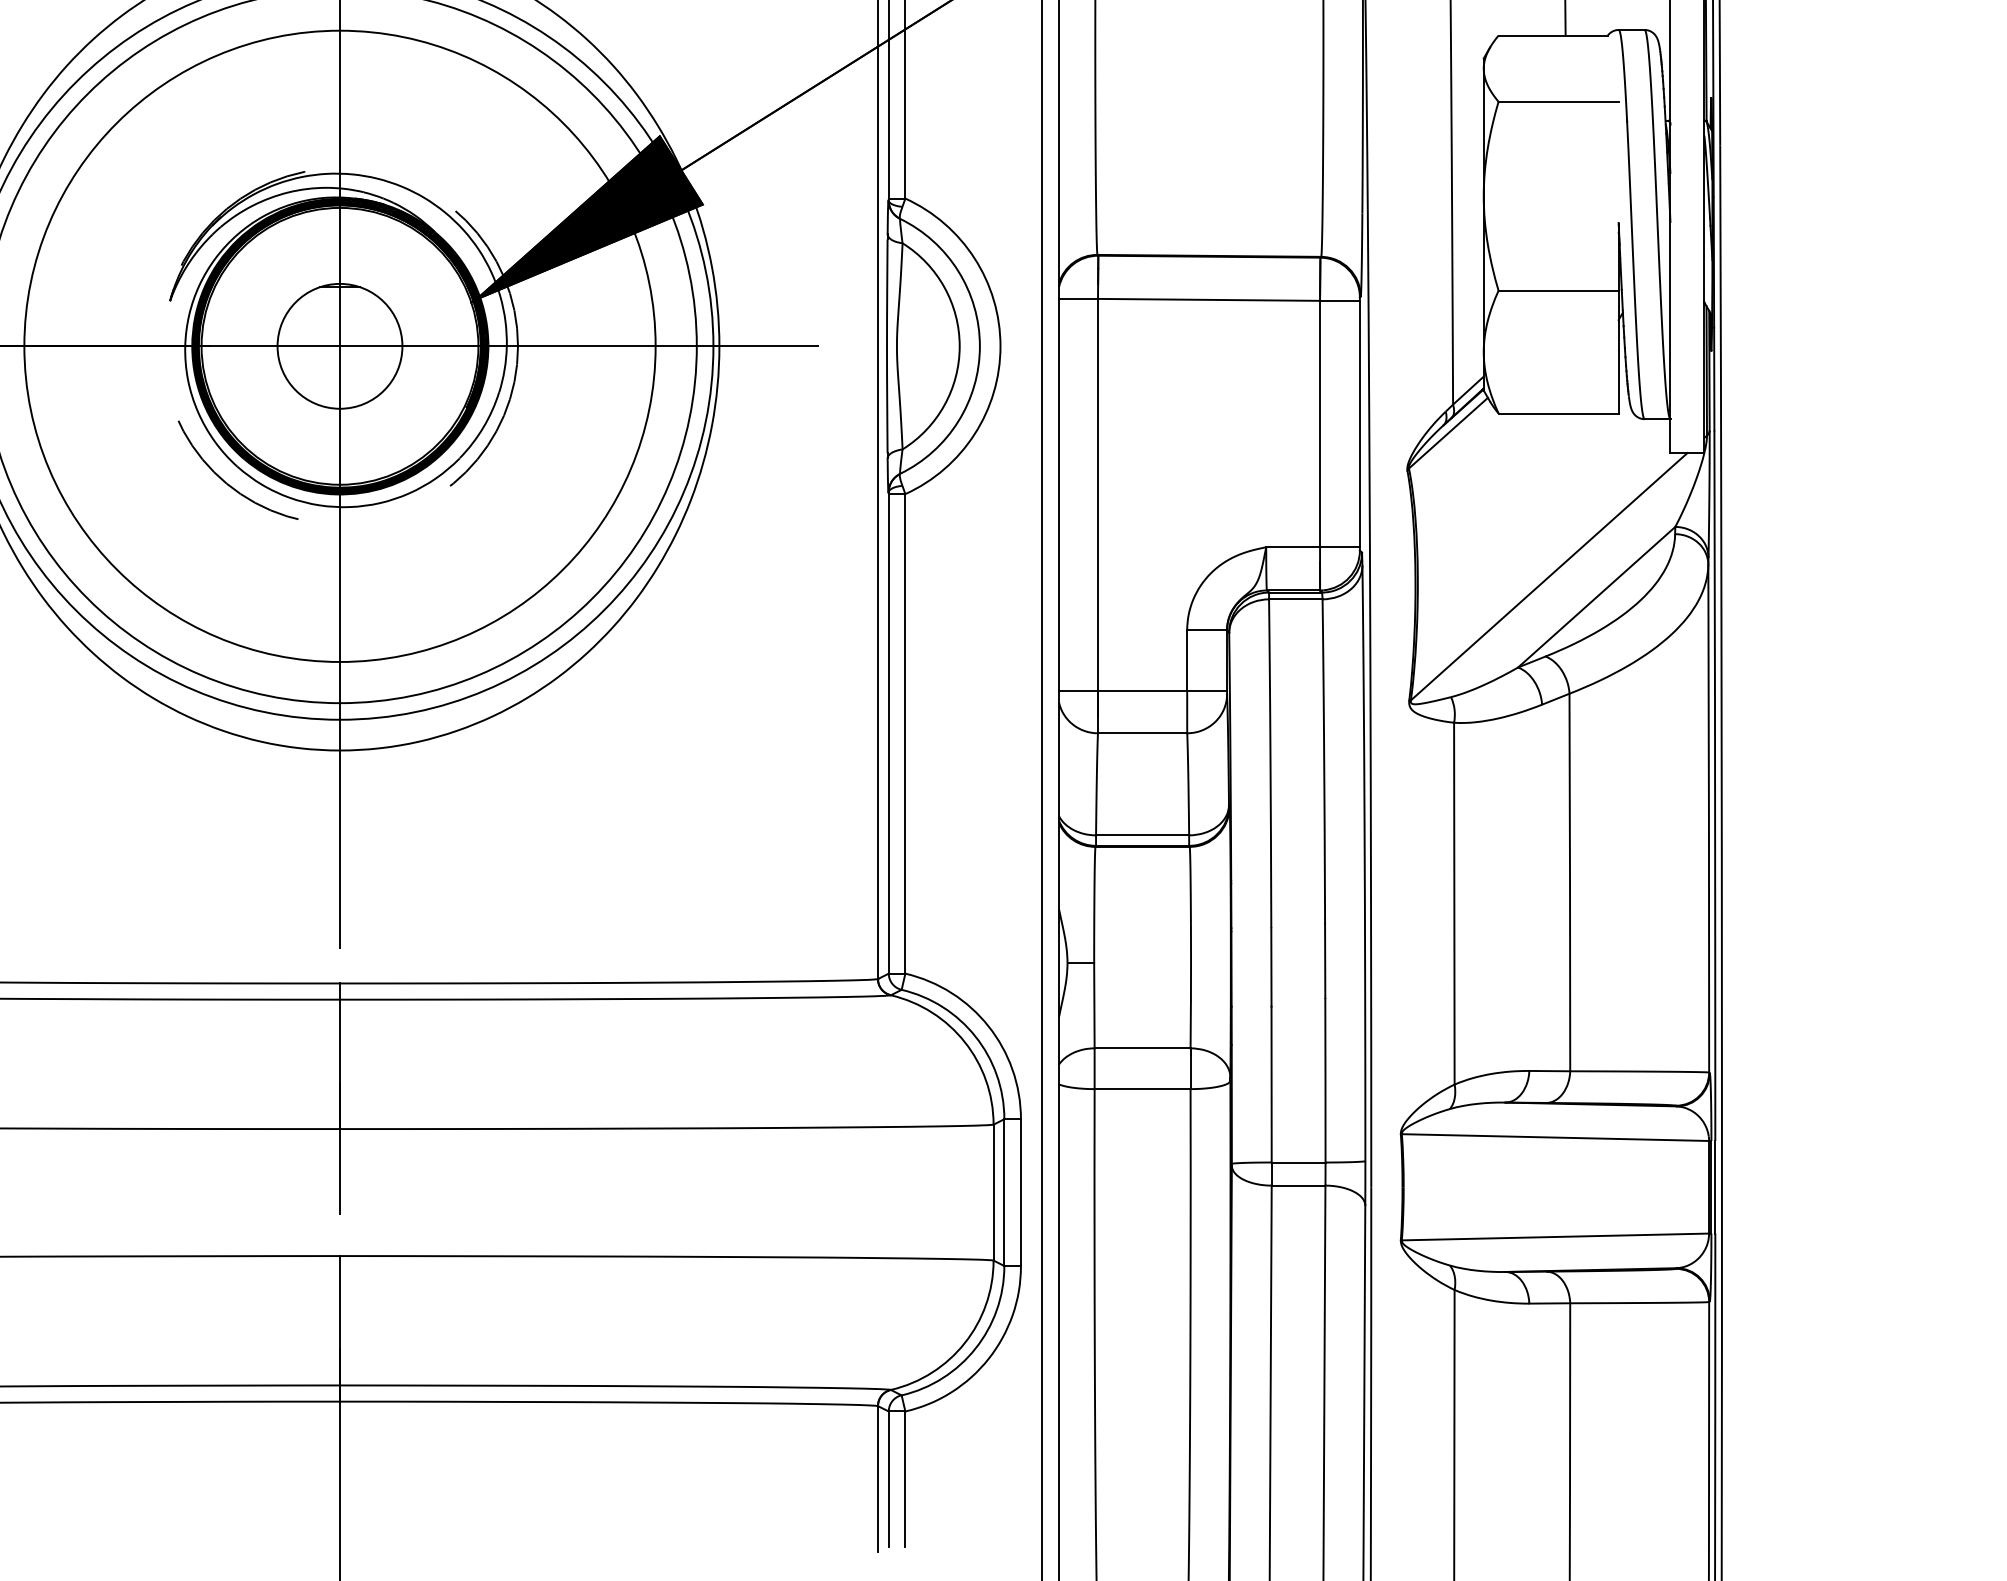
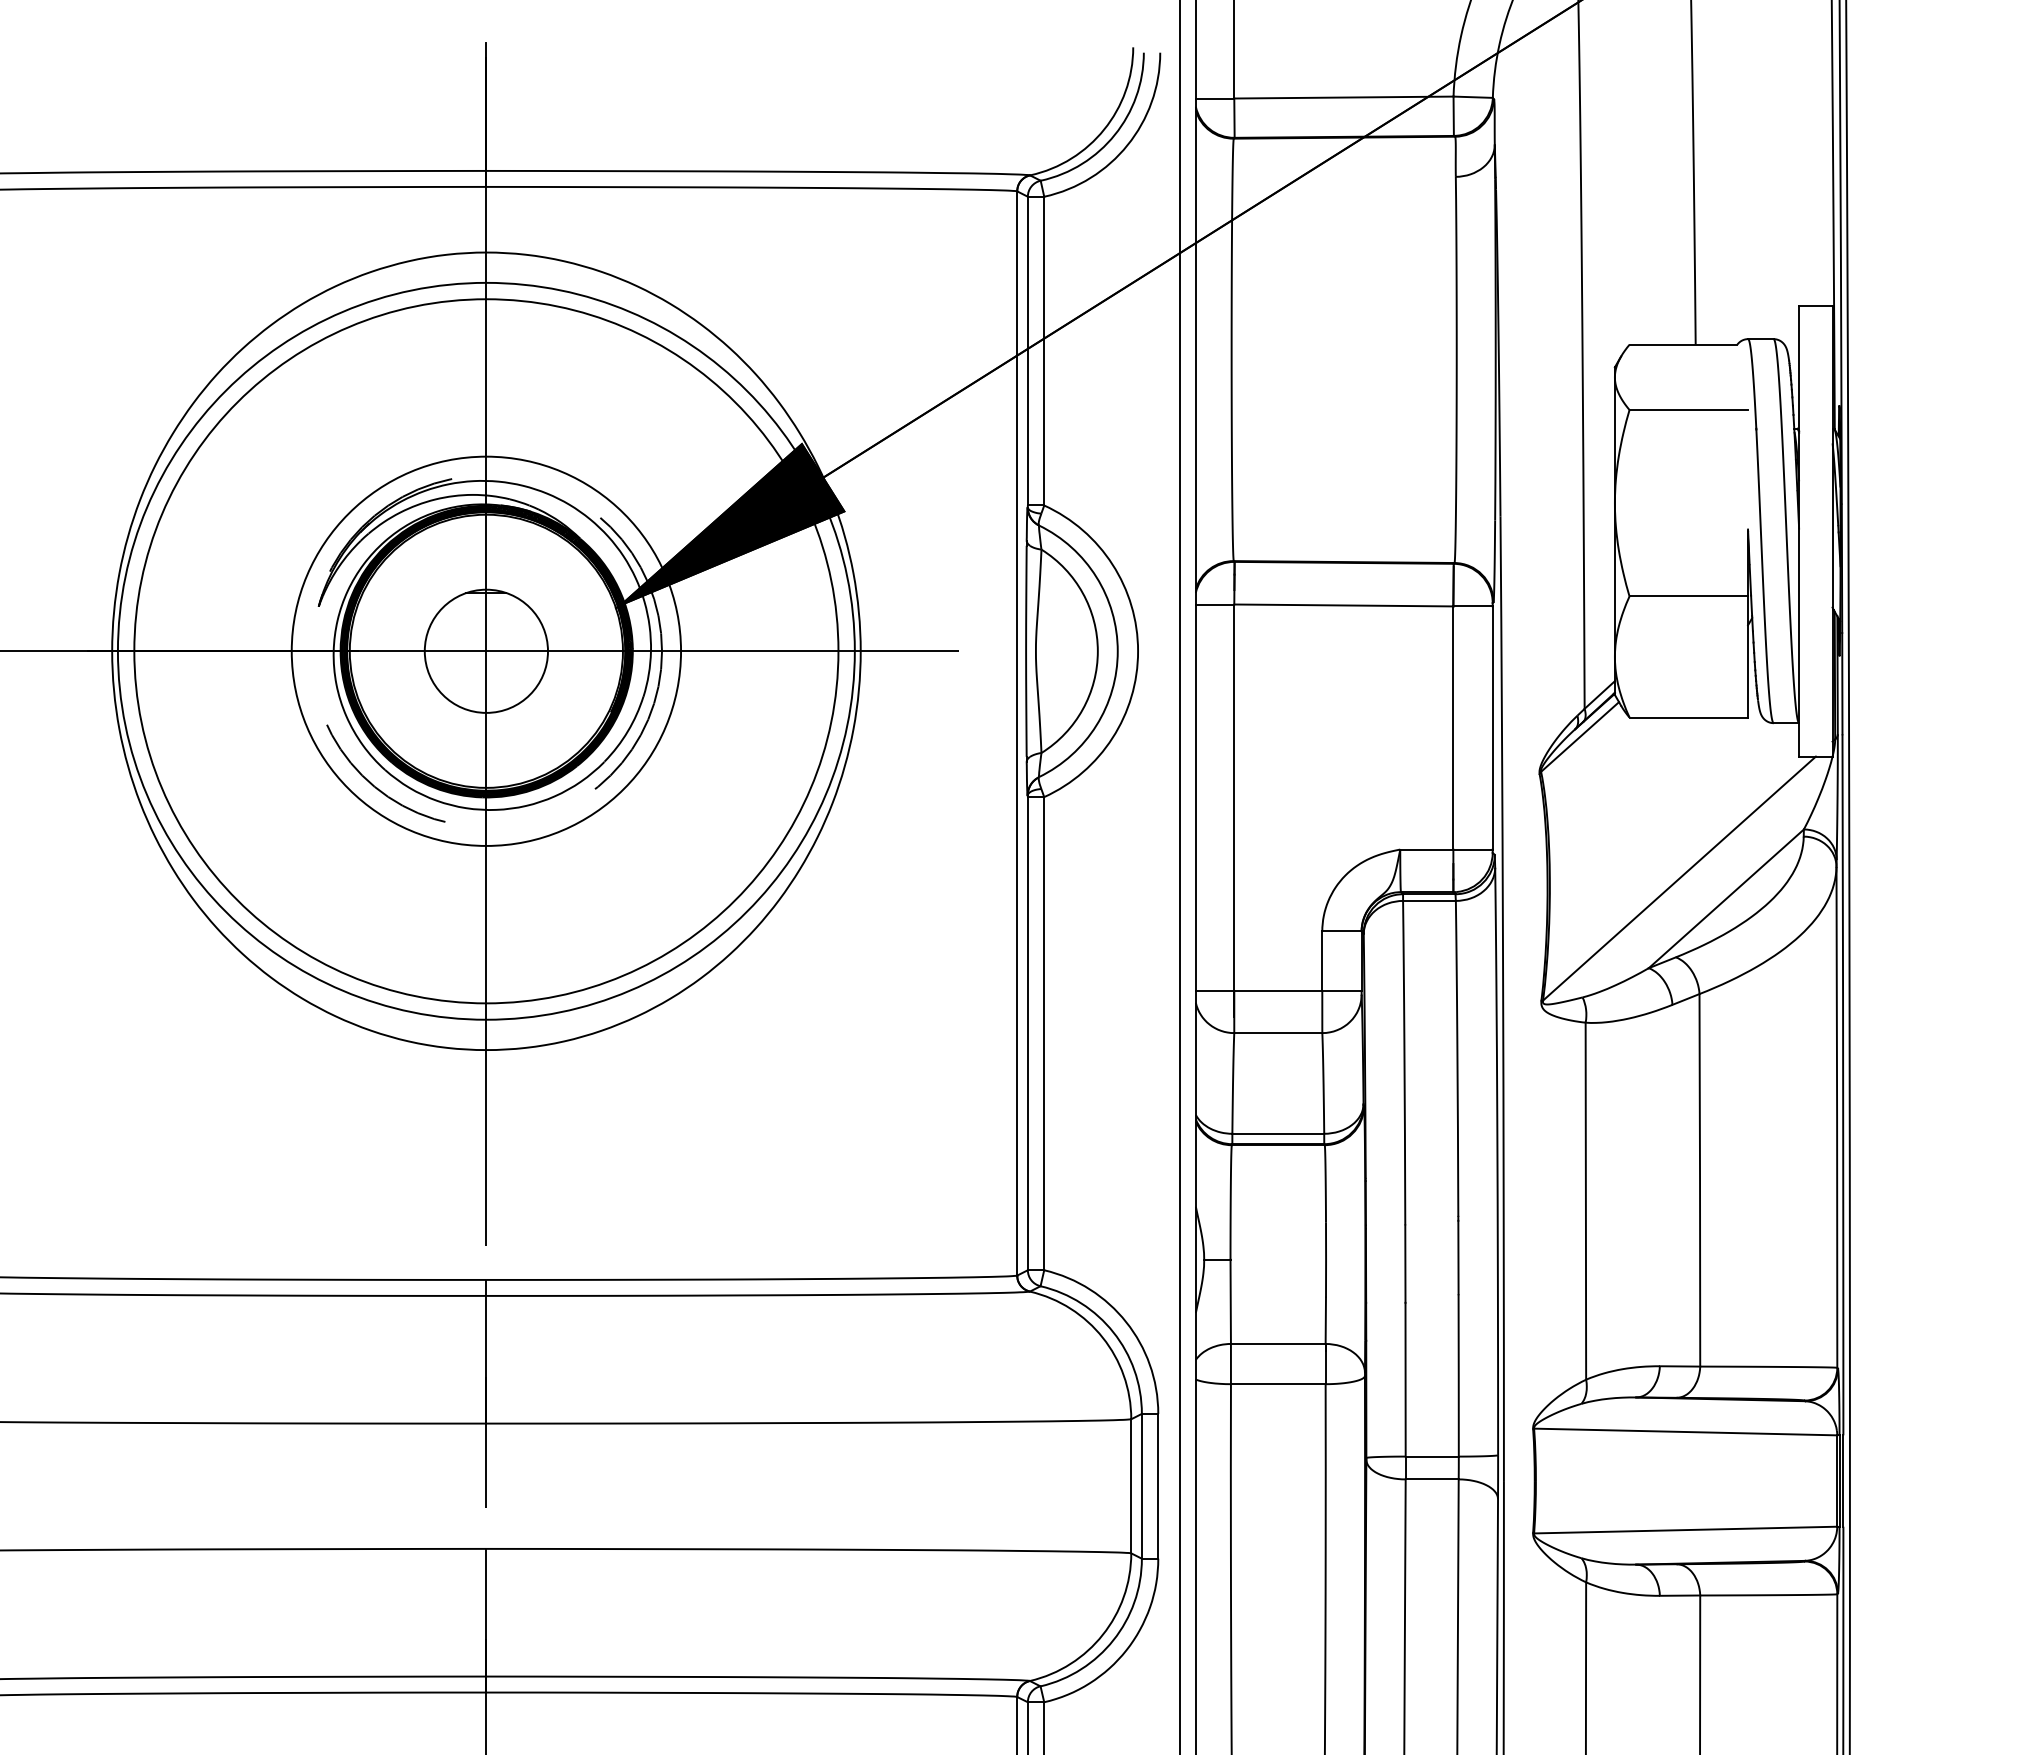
circle: (340, 345) -> (486, 650), size x0.62

